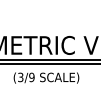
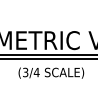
text: (31, 77) -> (36, 72), (3/9 -> (3/4

